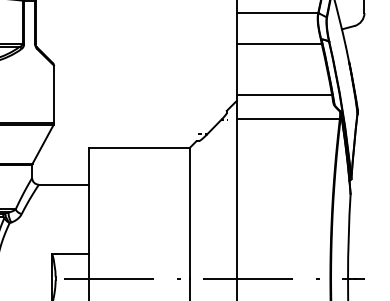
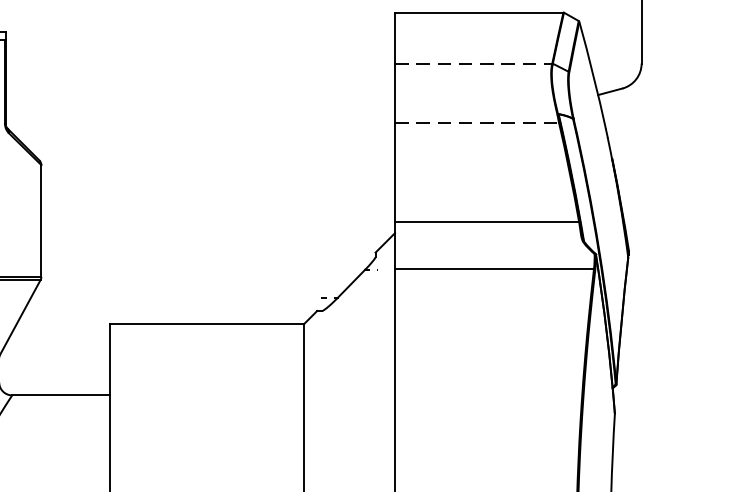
line: (277, 13) -> (473, 64), solid -> dashed
line: (279, 43) -> (477, 122), solid -> dashed

